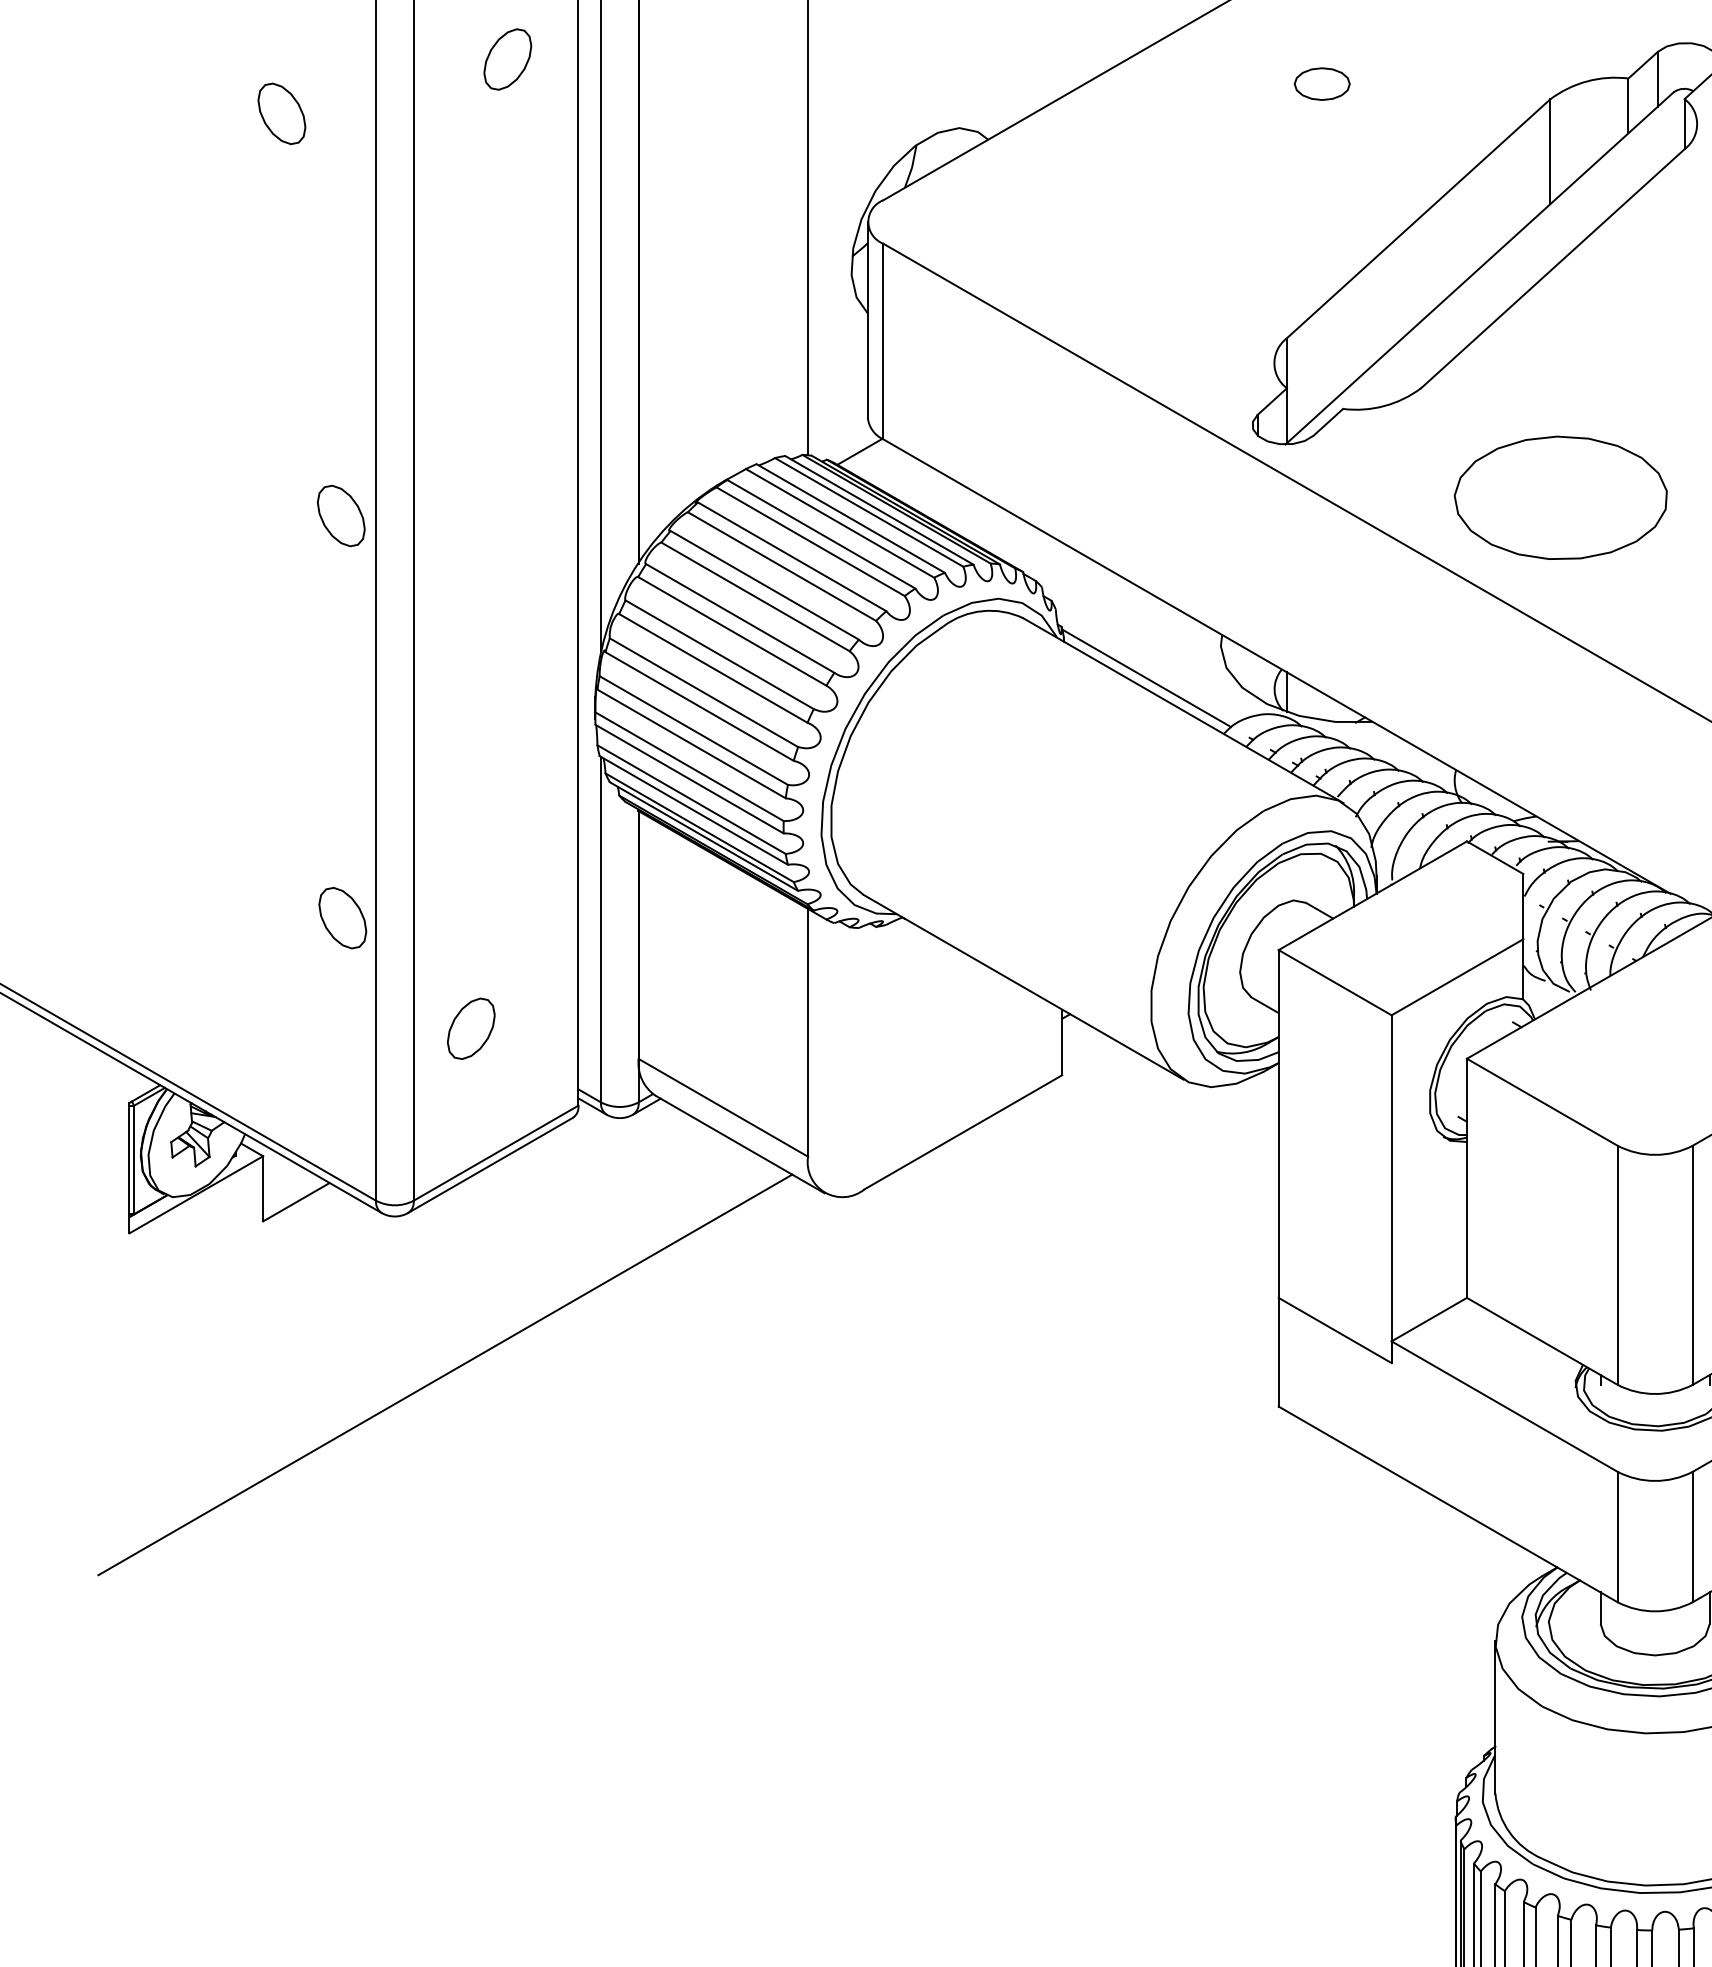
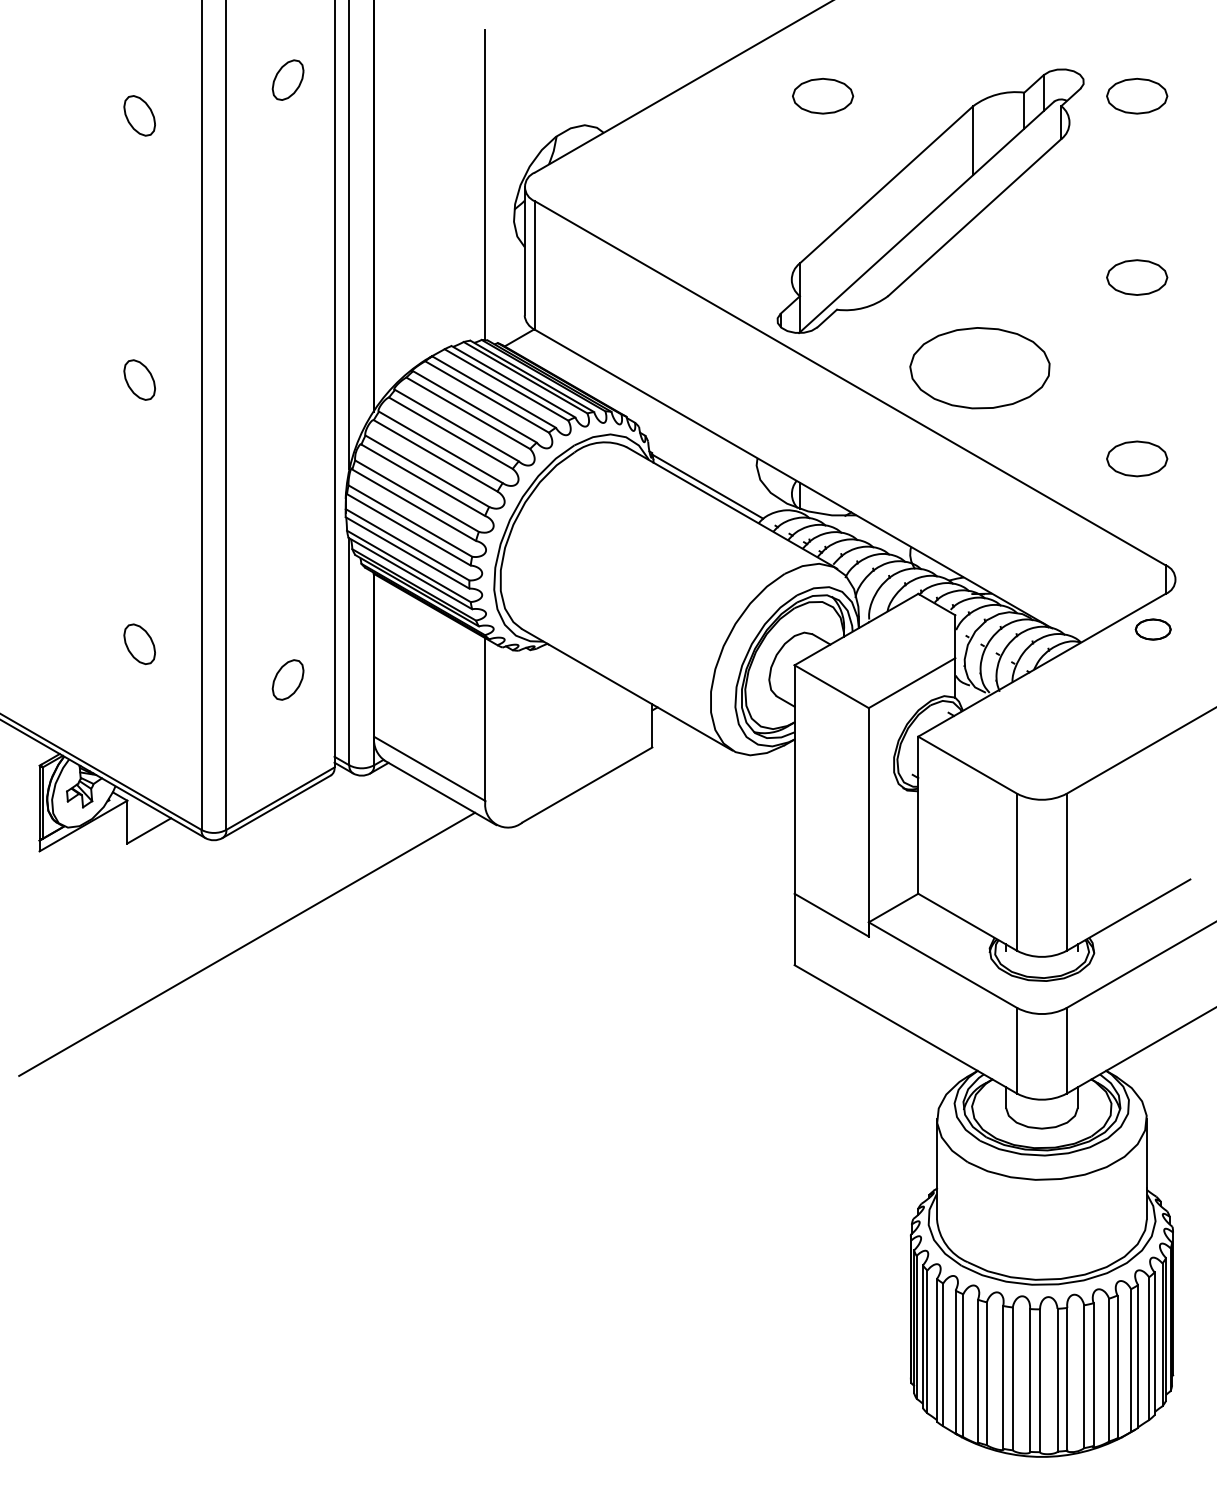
part: (1322, 84) -> (823, 96), size x1.67
part: (340, 515) -> (139, 379), moved
part: (342, 918) -> (139, 644), moved
part: (470, 1028) -> (287, 679), moved

